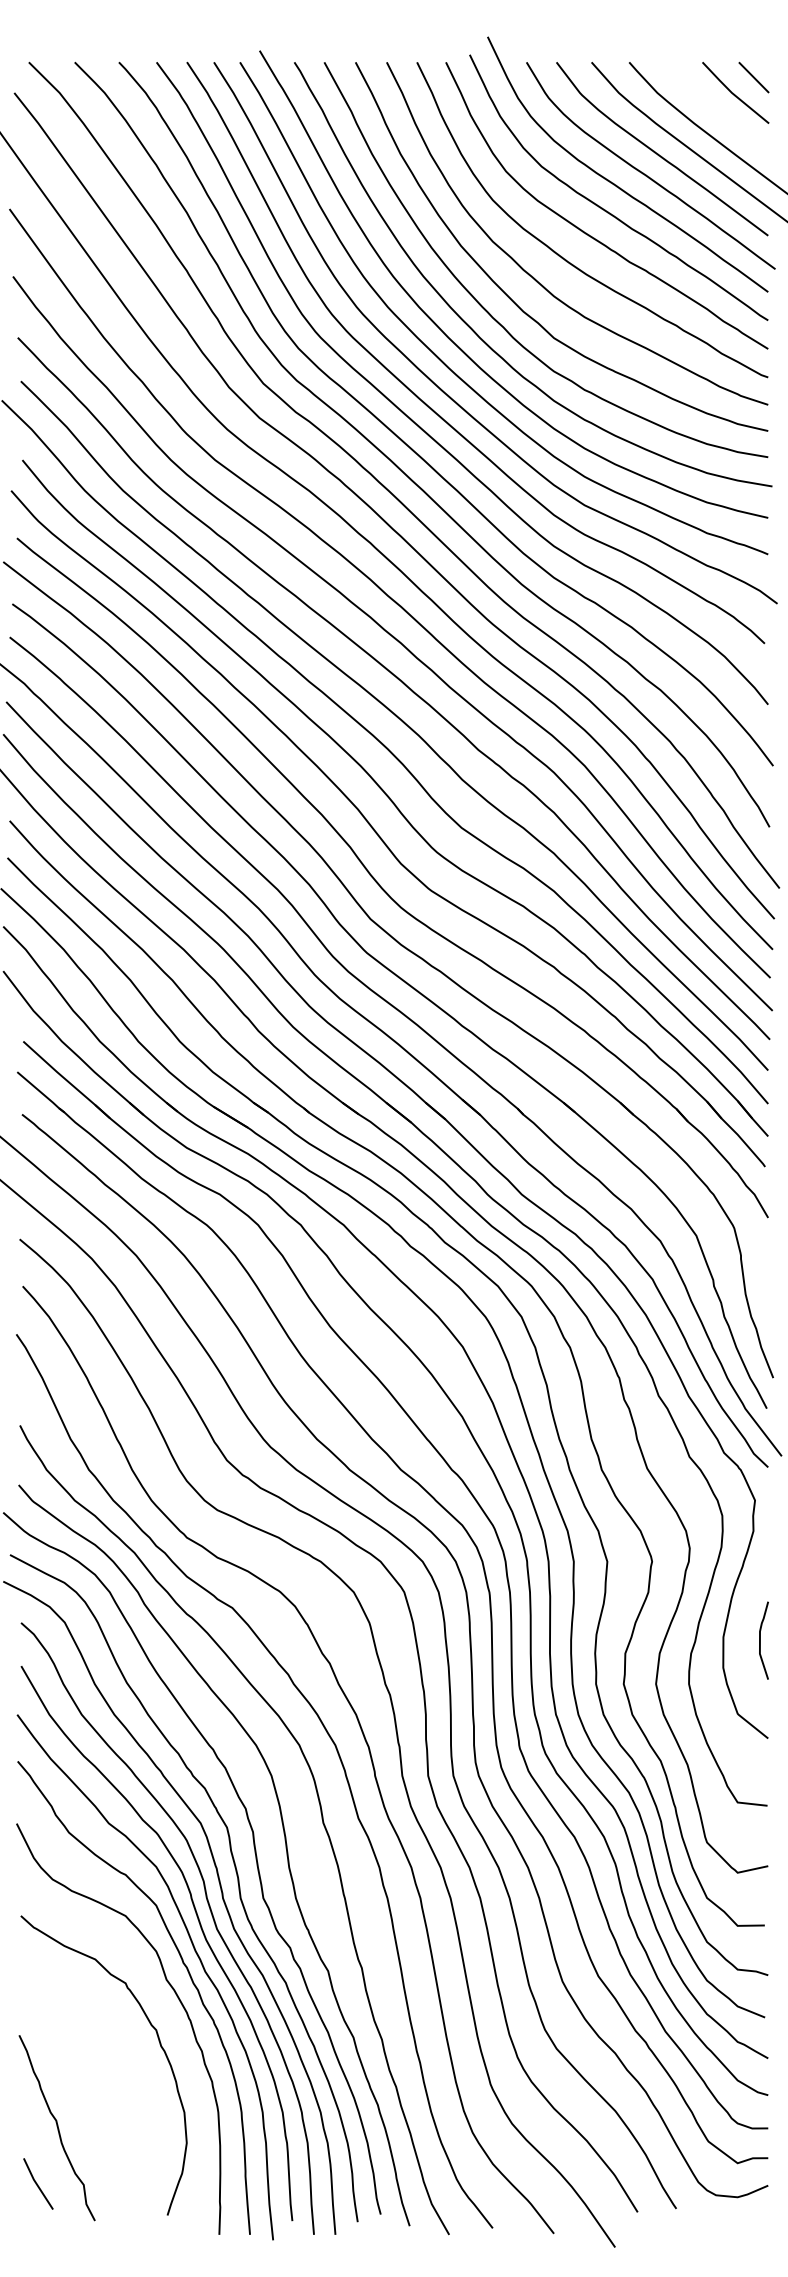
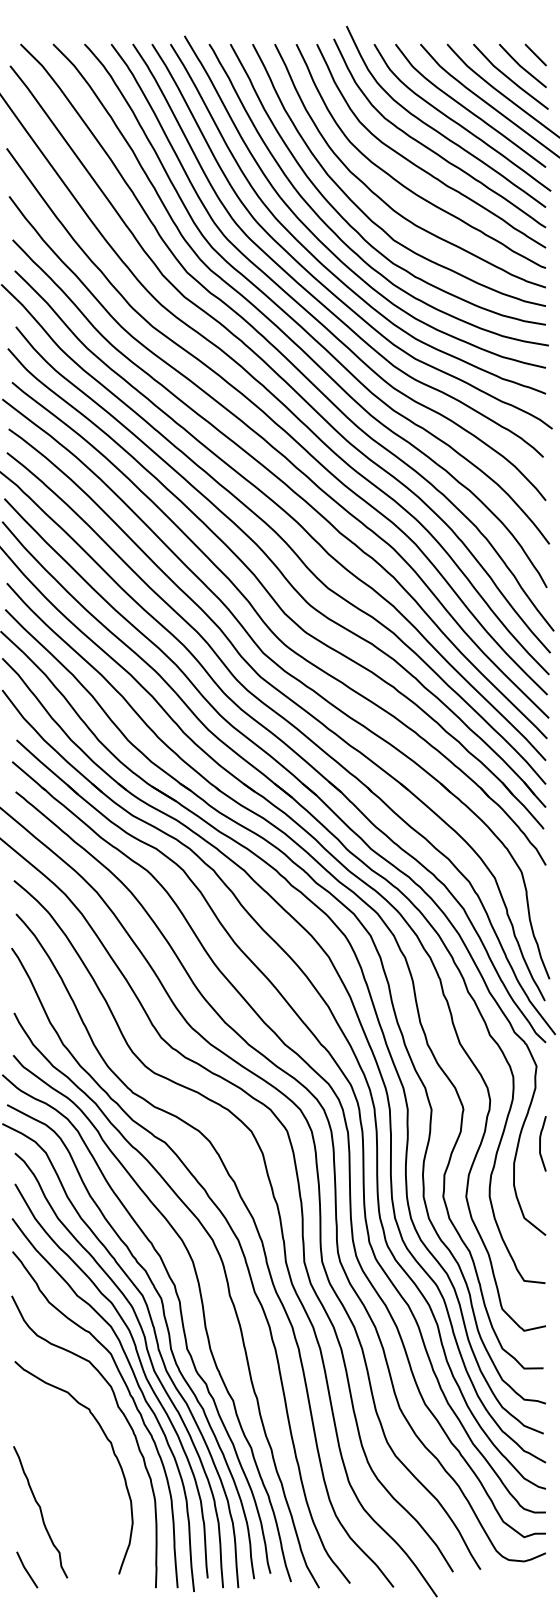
line: (716, 109) -> (509, 77), added
curve: (760, 1640) -> (540, 1143), moved
line: (37, 2183) -> (26, 1569), moved

